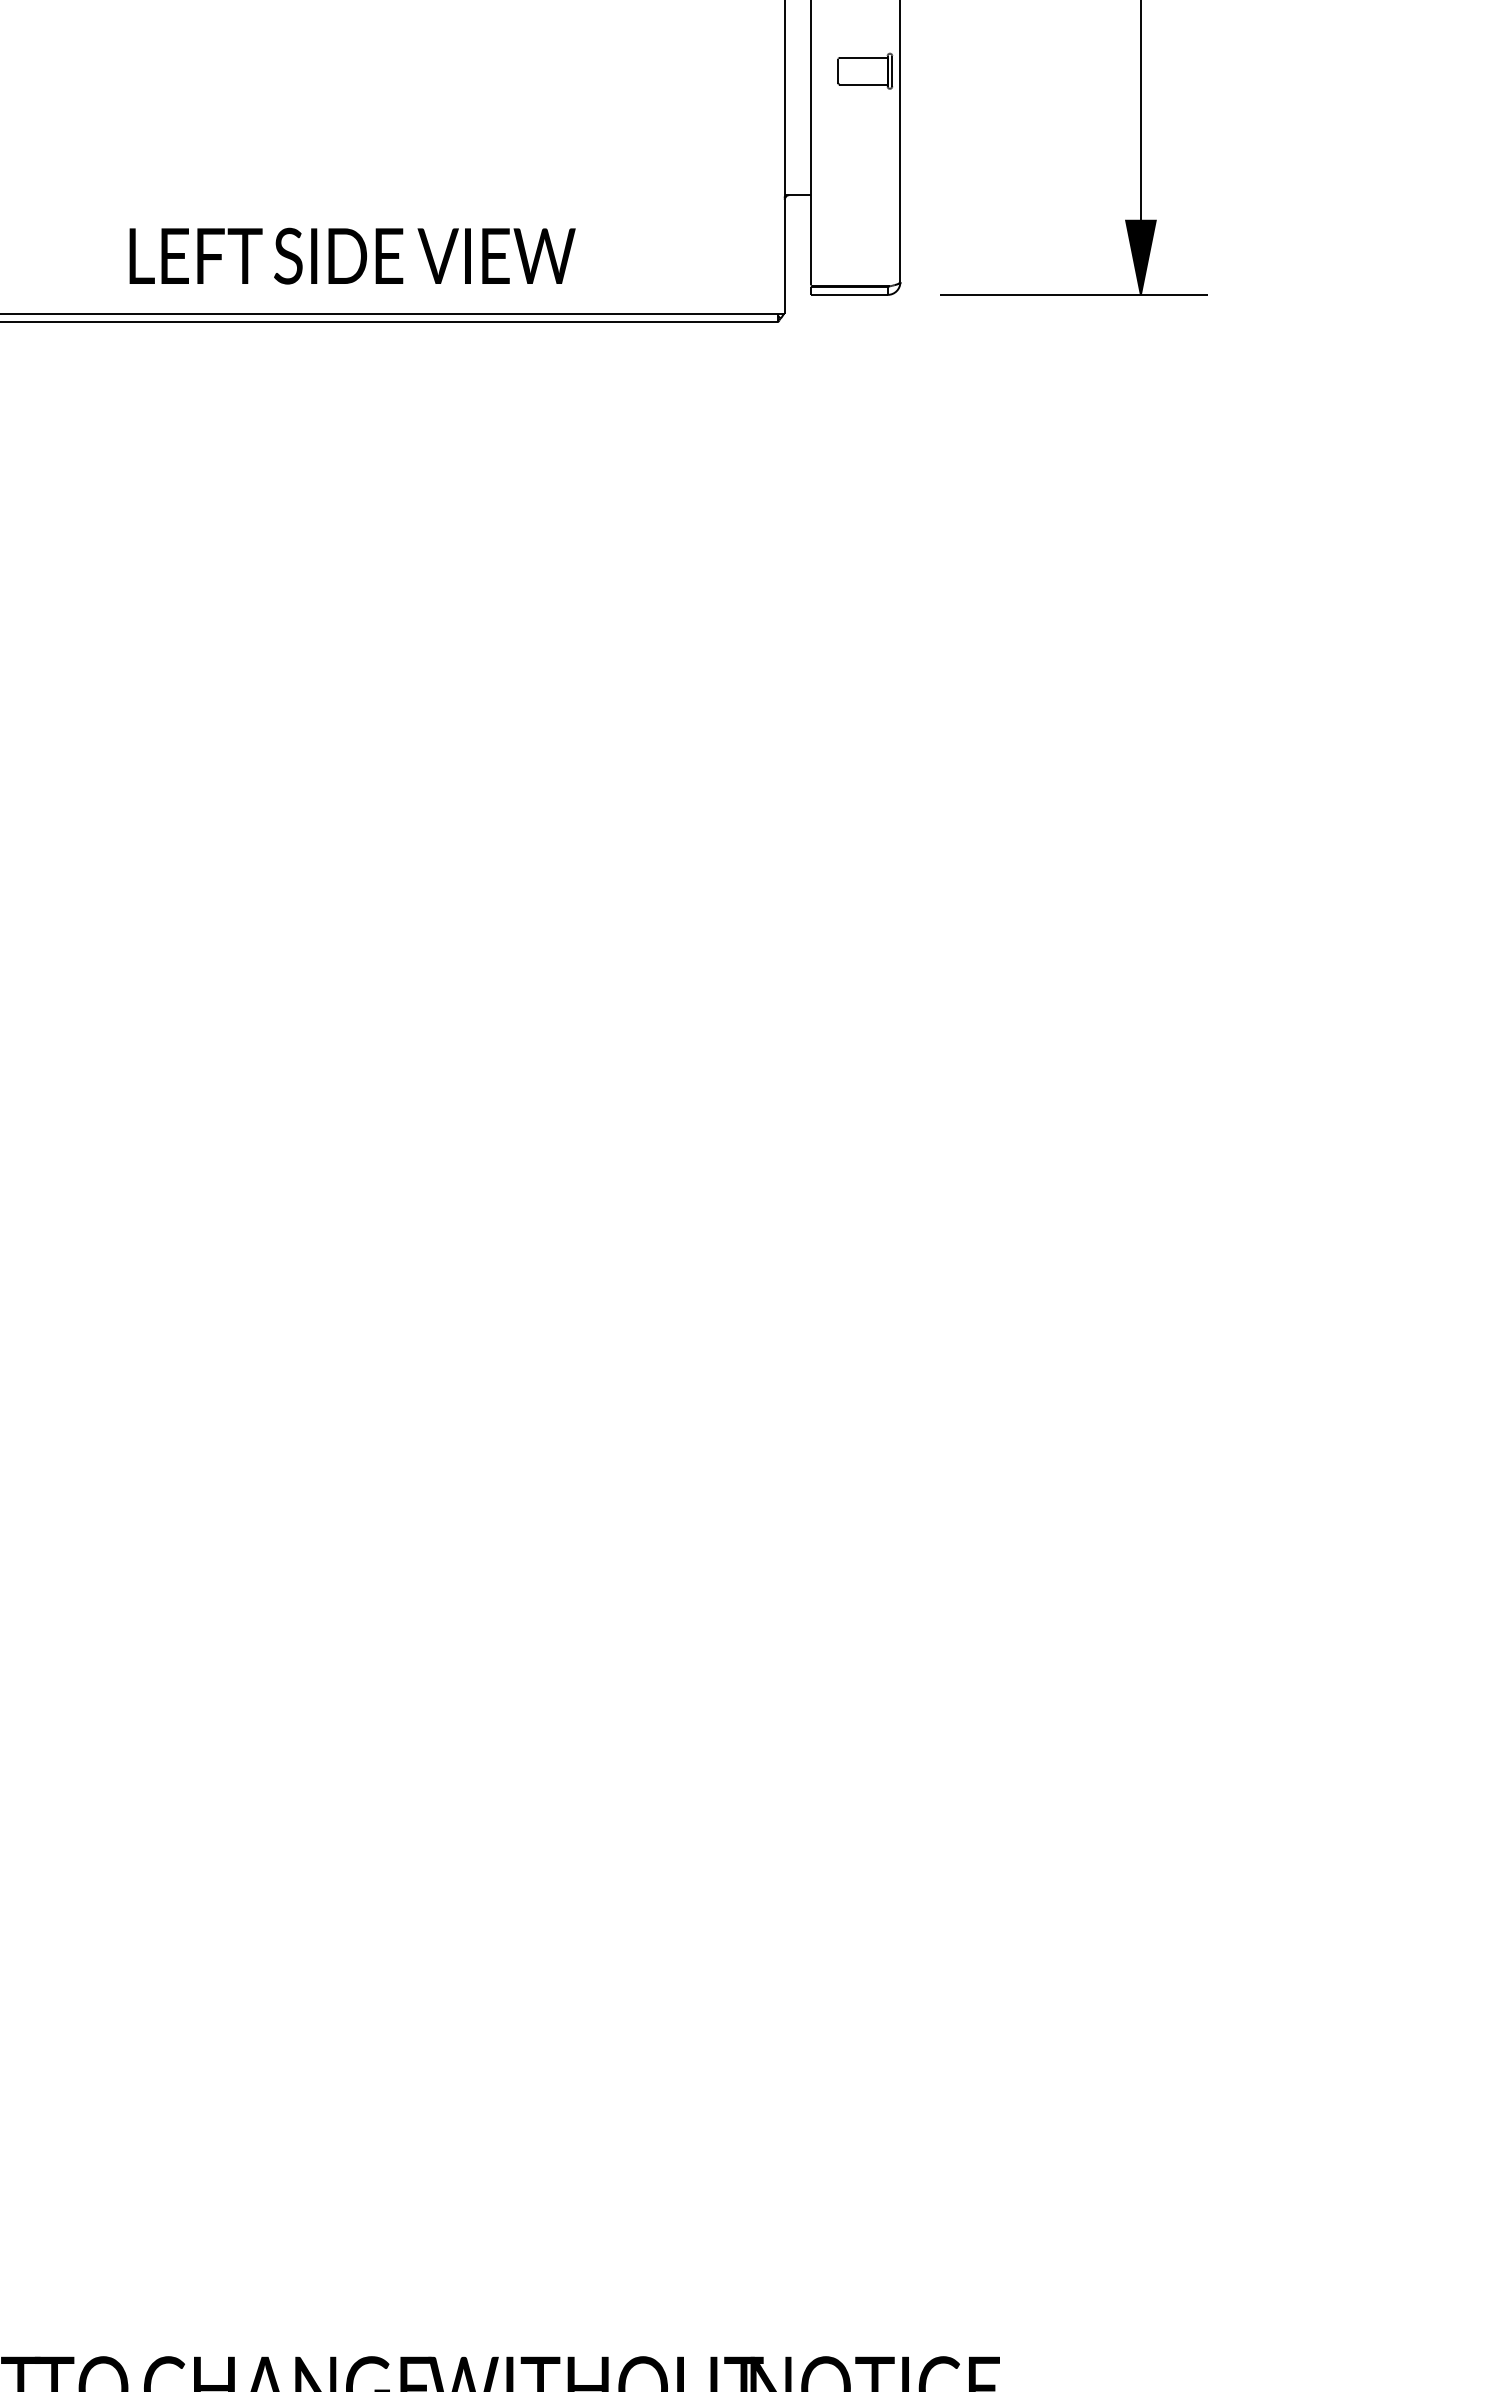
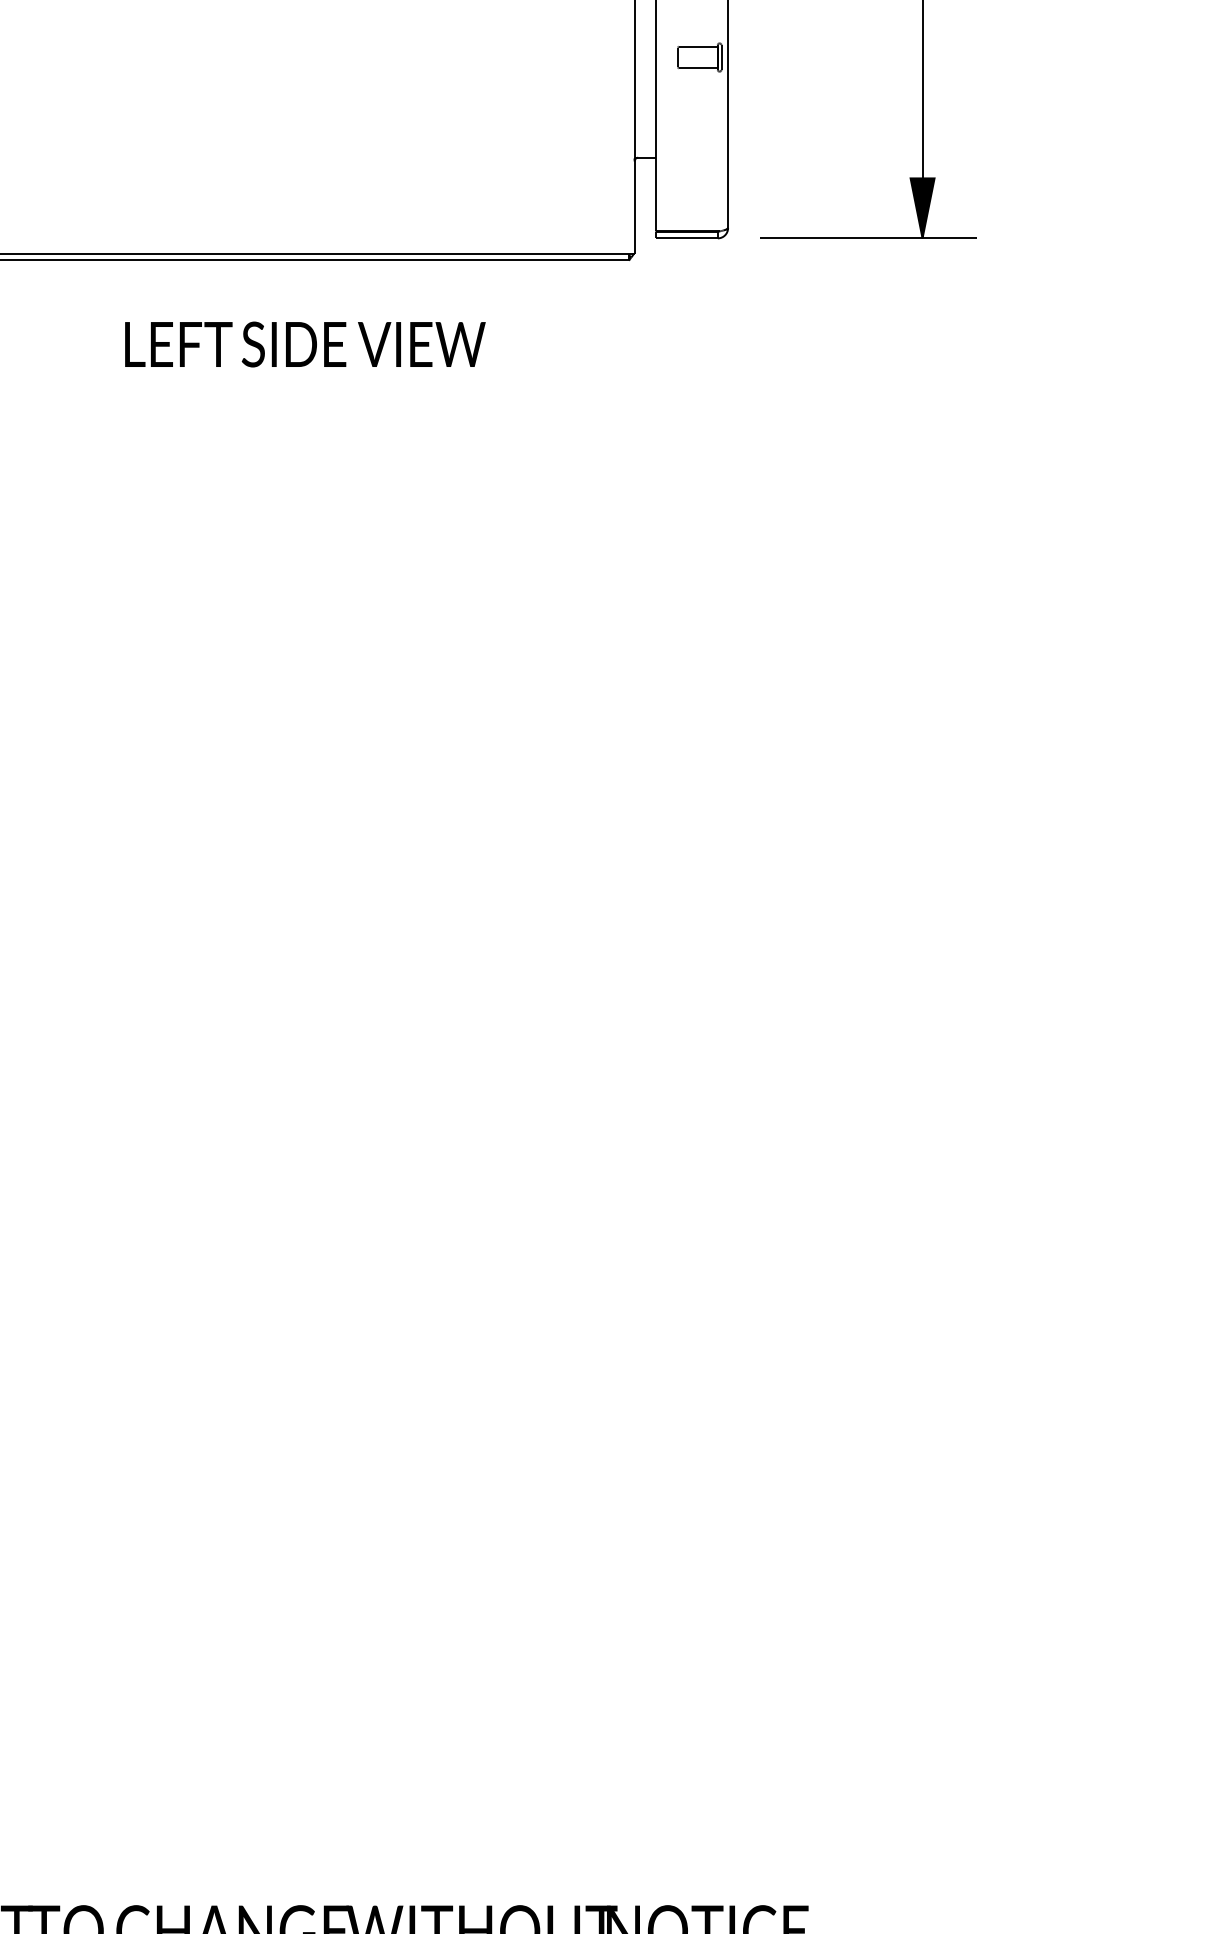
text: (352, 255) -> (305, 343), moved

